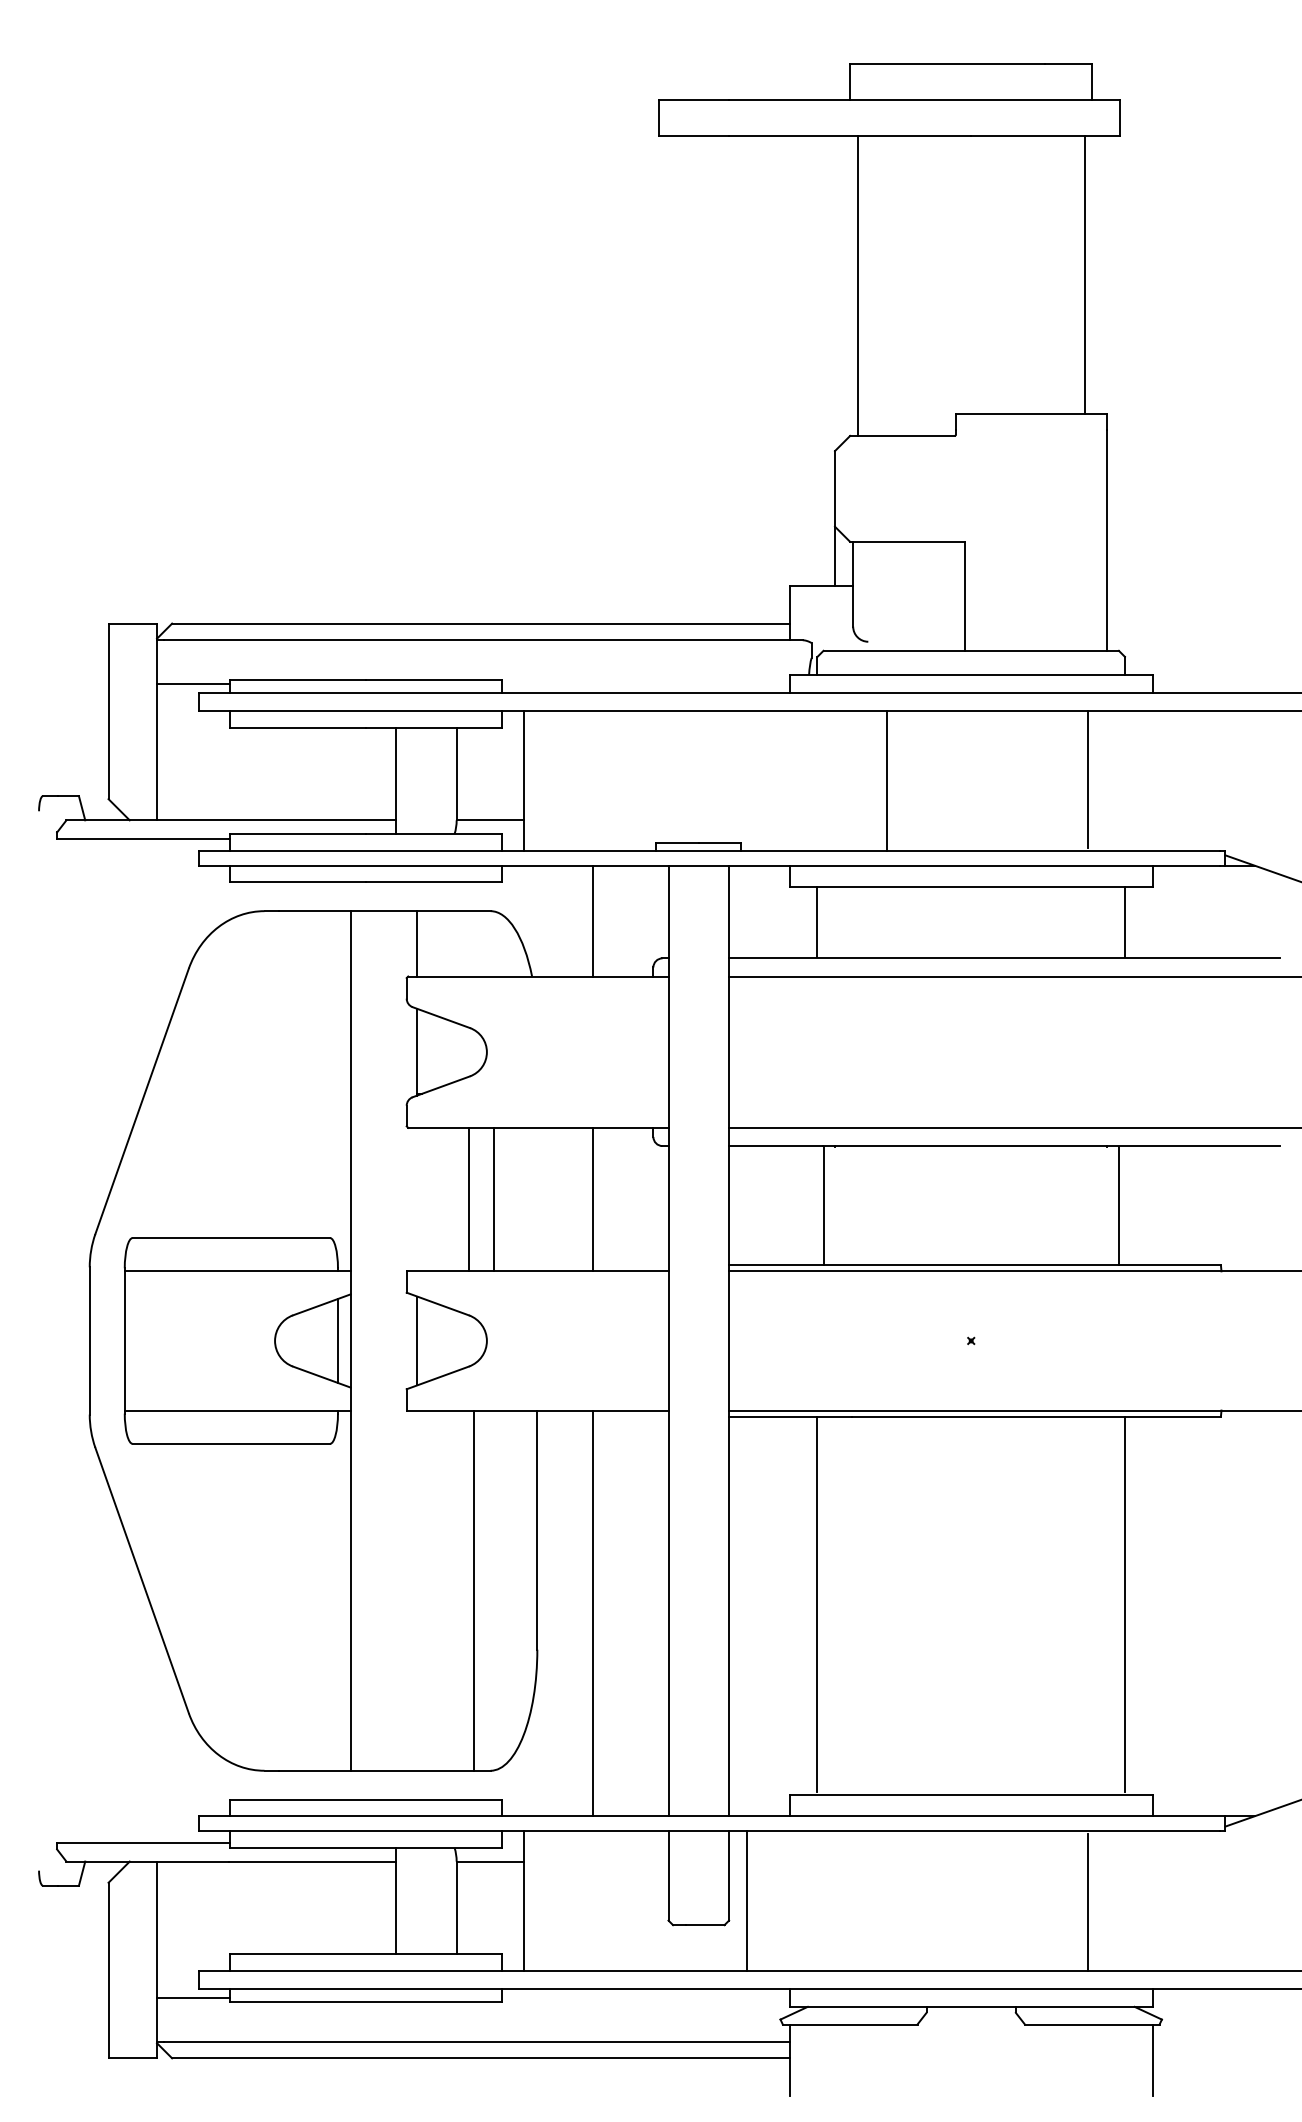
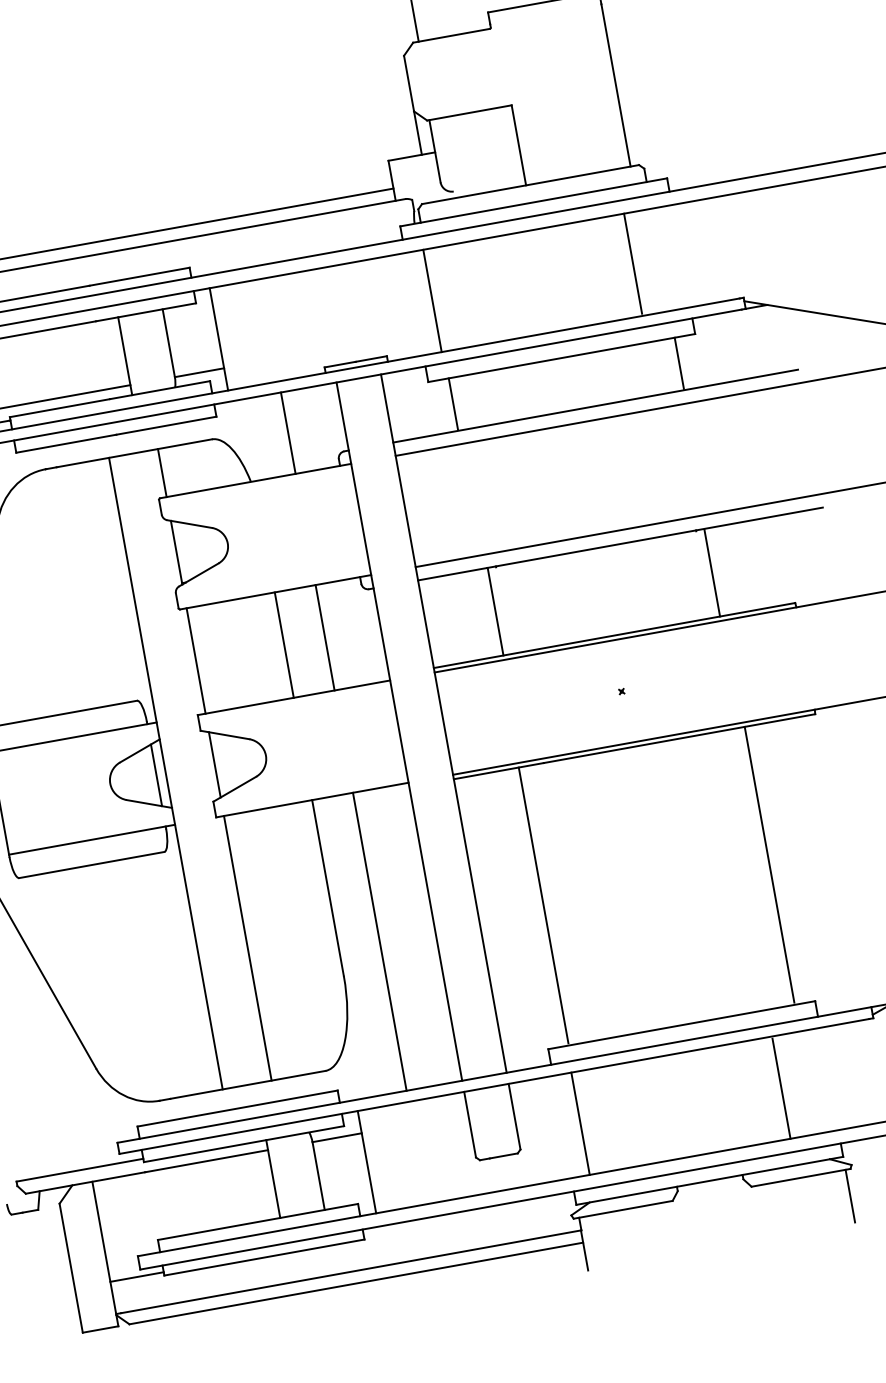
line: (887, 780) -> (432, 300), moved
line: (469, 1199) -> (196, 660), moved
line: (494, 1199) -> (284, 645), moved
line: (474, 1590) -> (247, 948), moved
line: (747, 1900) -> (580, 1123), moved

